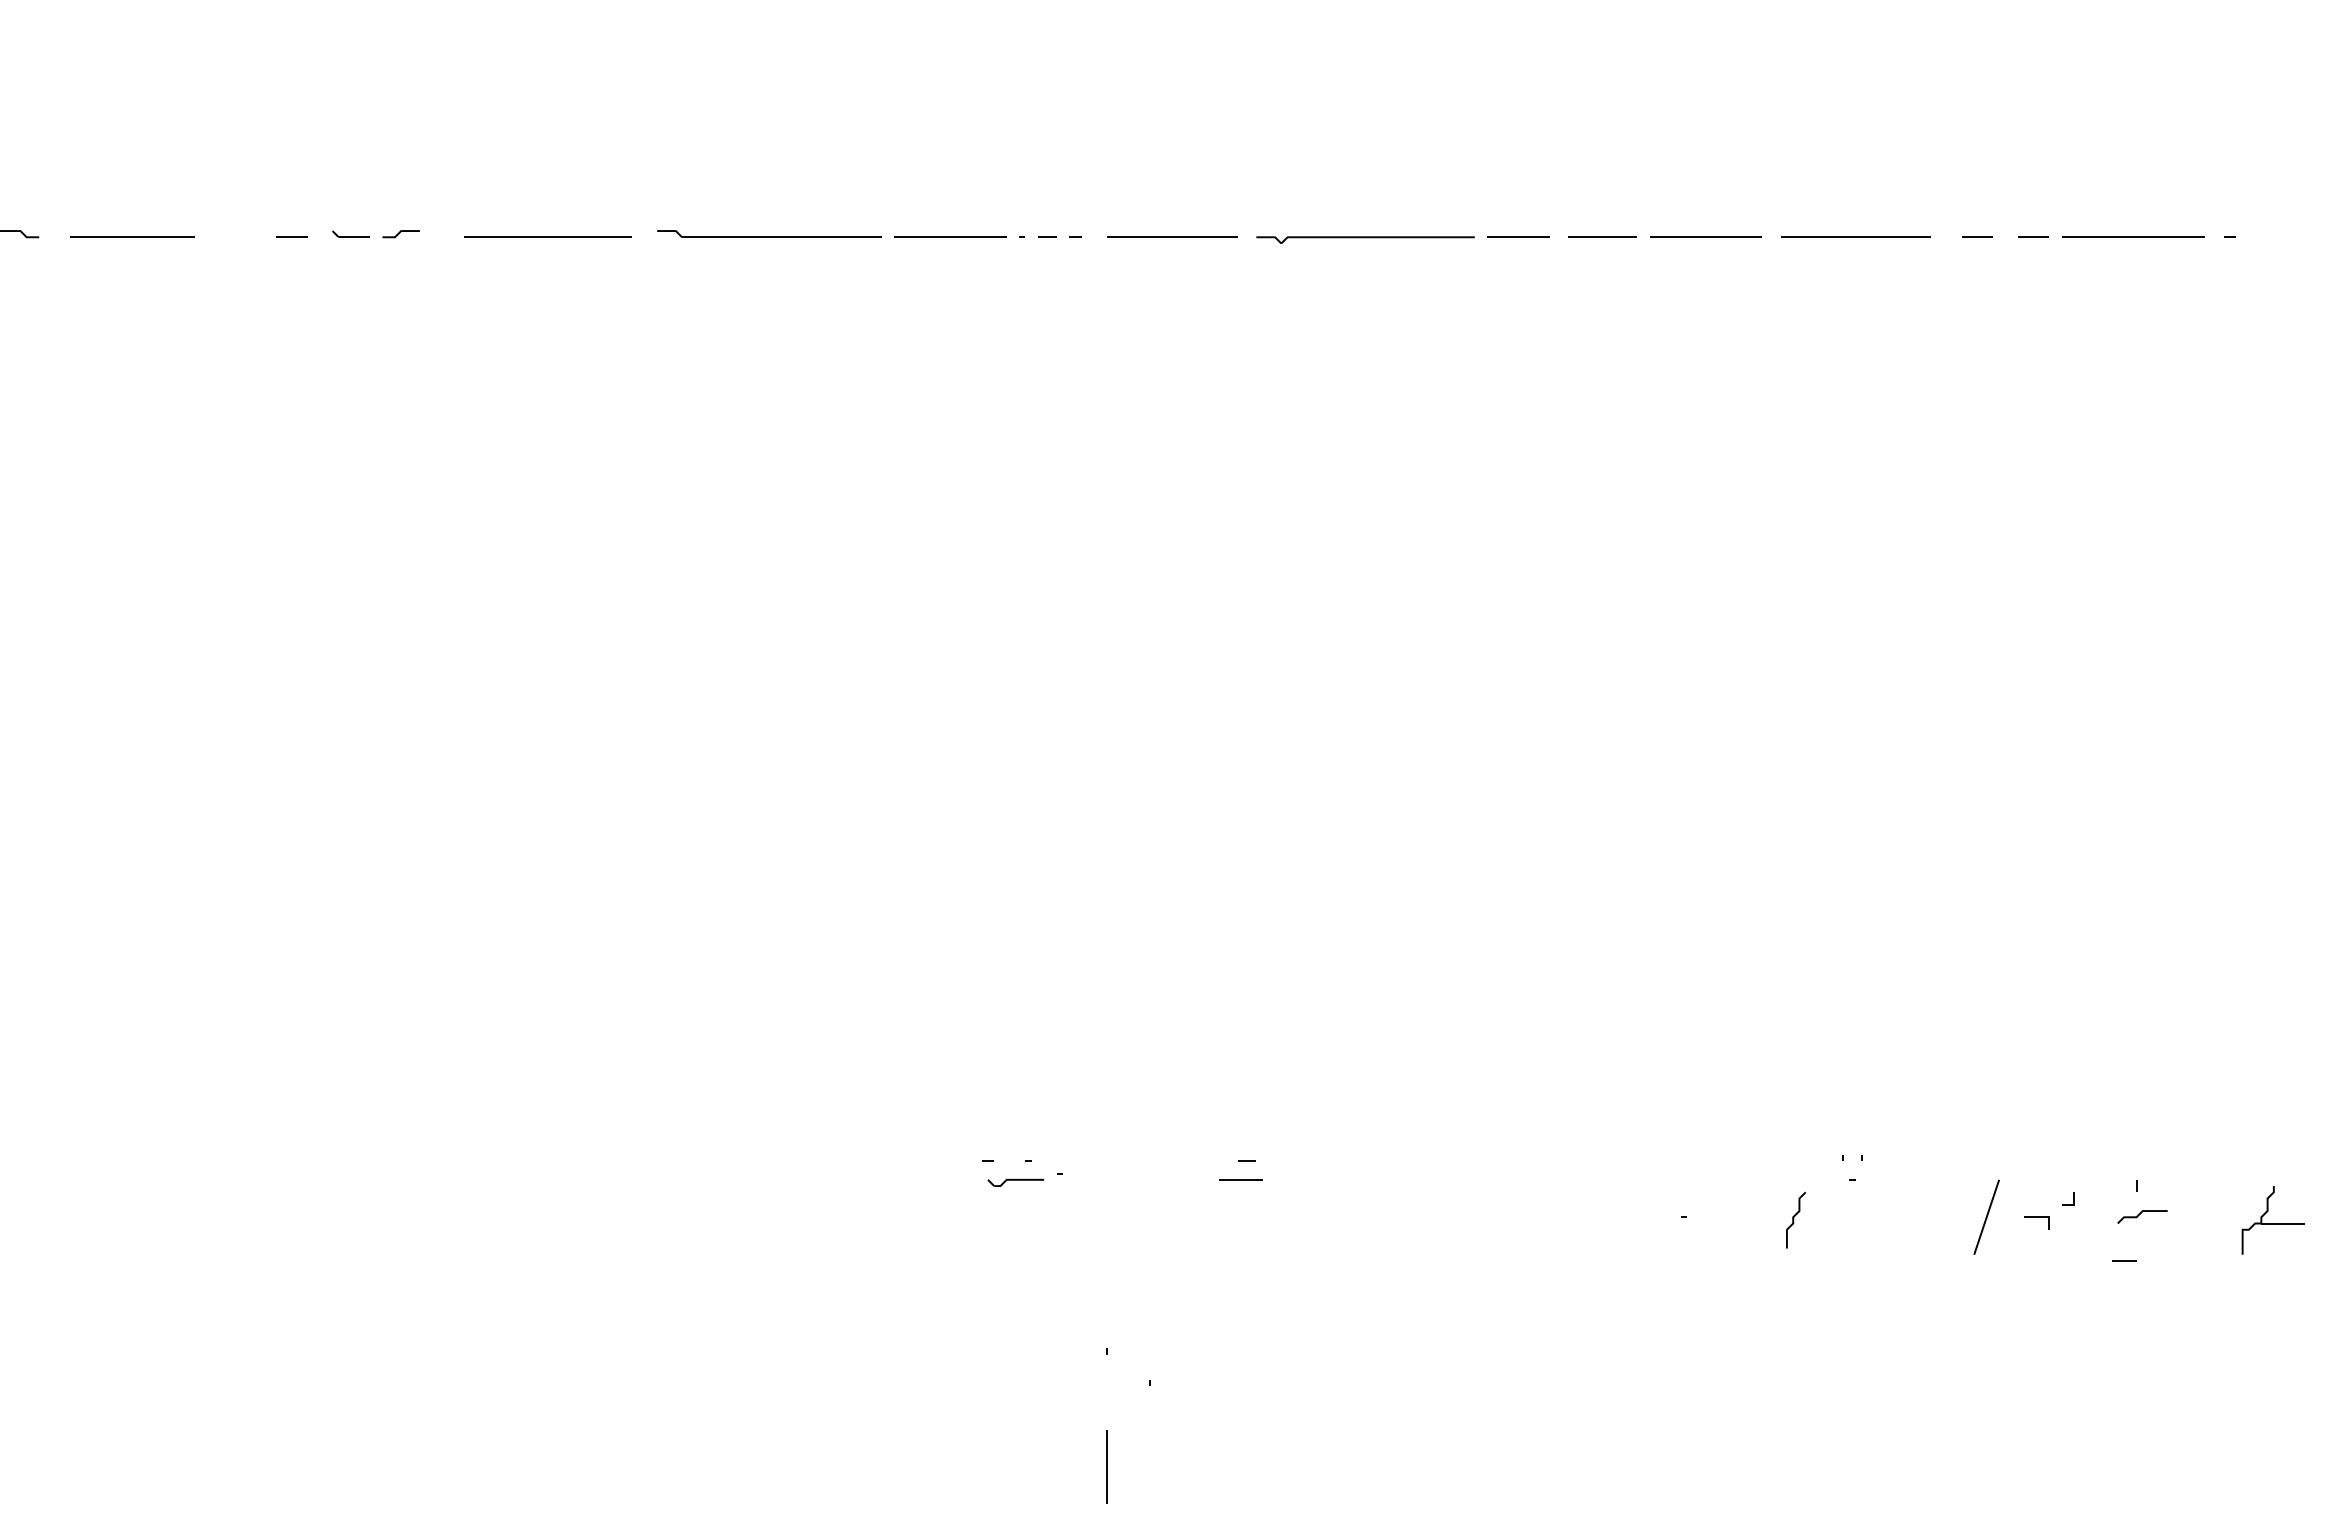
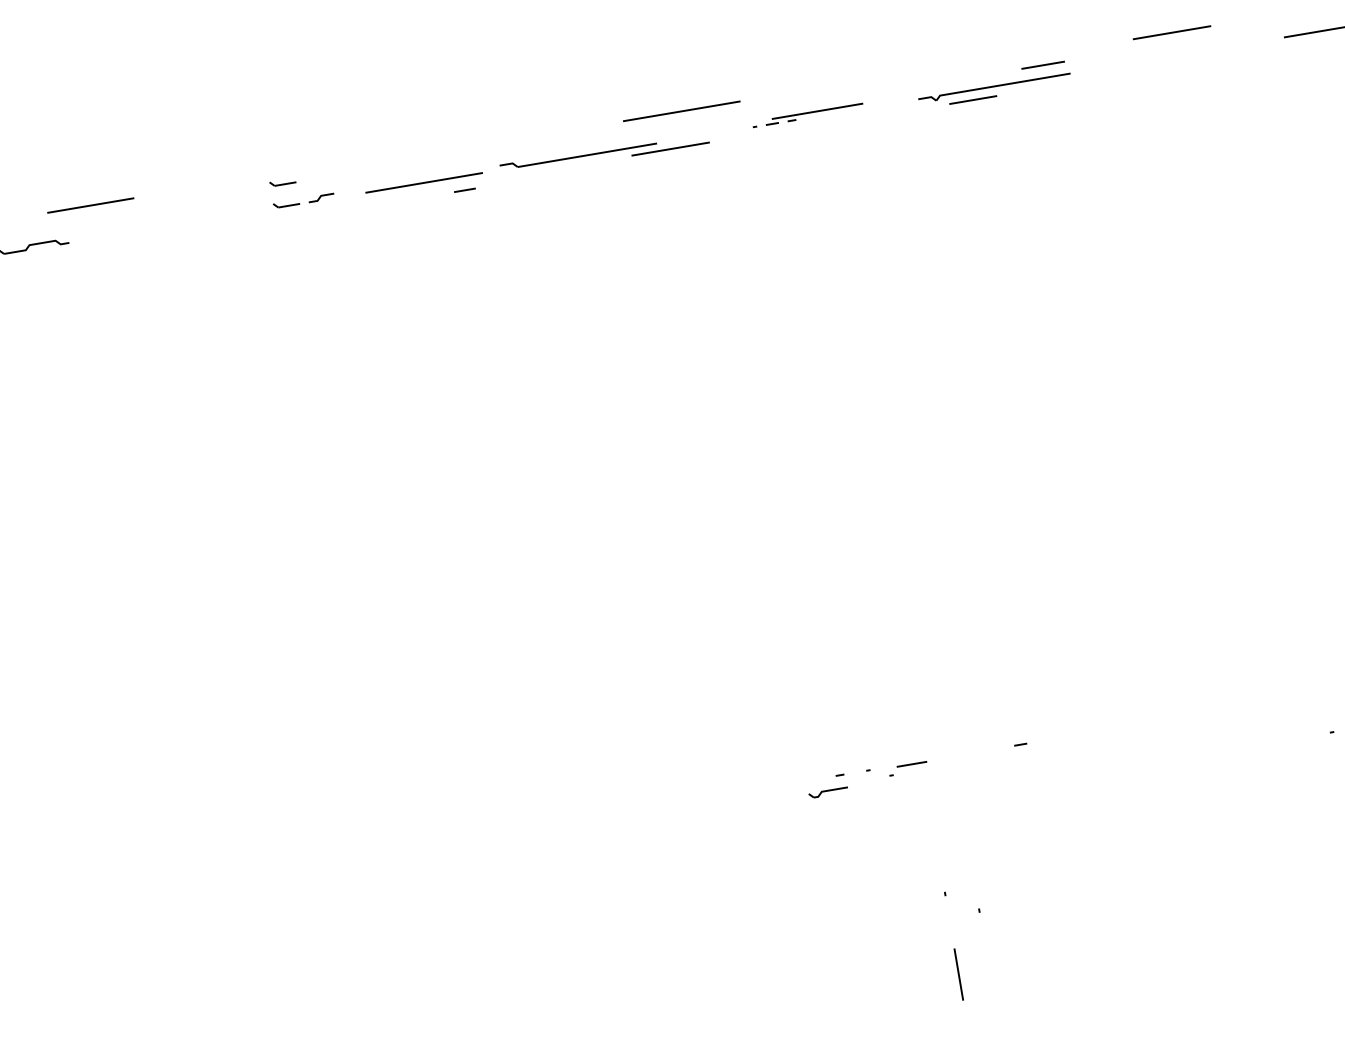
line: (923, 197) -> (681, 110), added
part: (350, 202) -> (282, 181), added
line: (132, 236) -> (90, 205), moved
line: (291, 236) -> (464, 189), moved
line: (950, 236) -> (670, 148), moved
line: (1172, 236) -> (817, 110), moved
line: (1518, 236) -> (1043, 64), moved
line: (1602, 236) -> (972, 99), moved
line: (1705, 236) -> (1171, 32), moved
line: (1240, 1179) -> (911, 764), moved
part: (1015, 1182) -> (828, 792), moved

